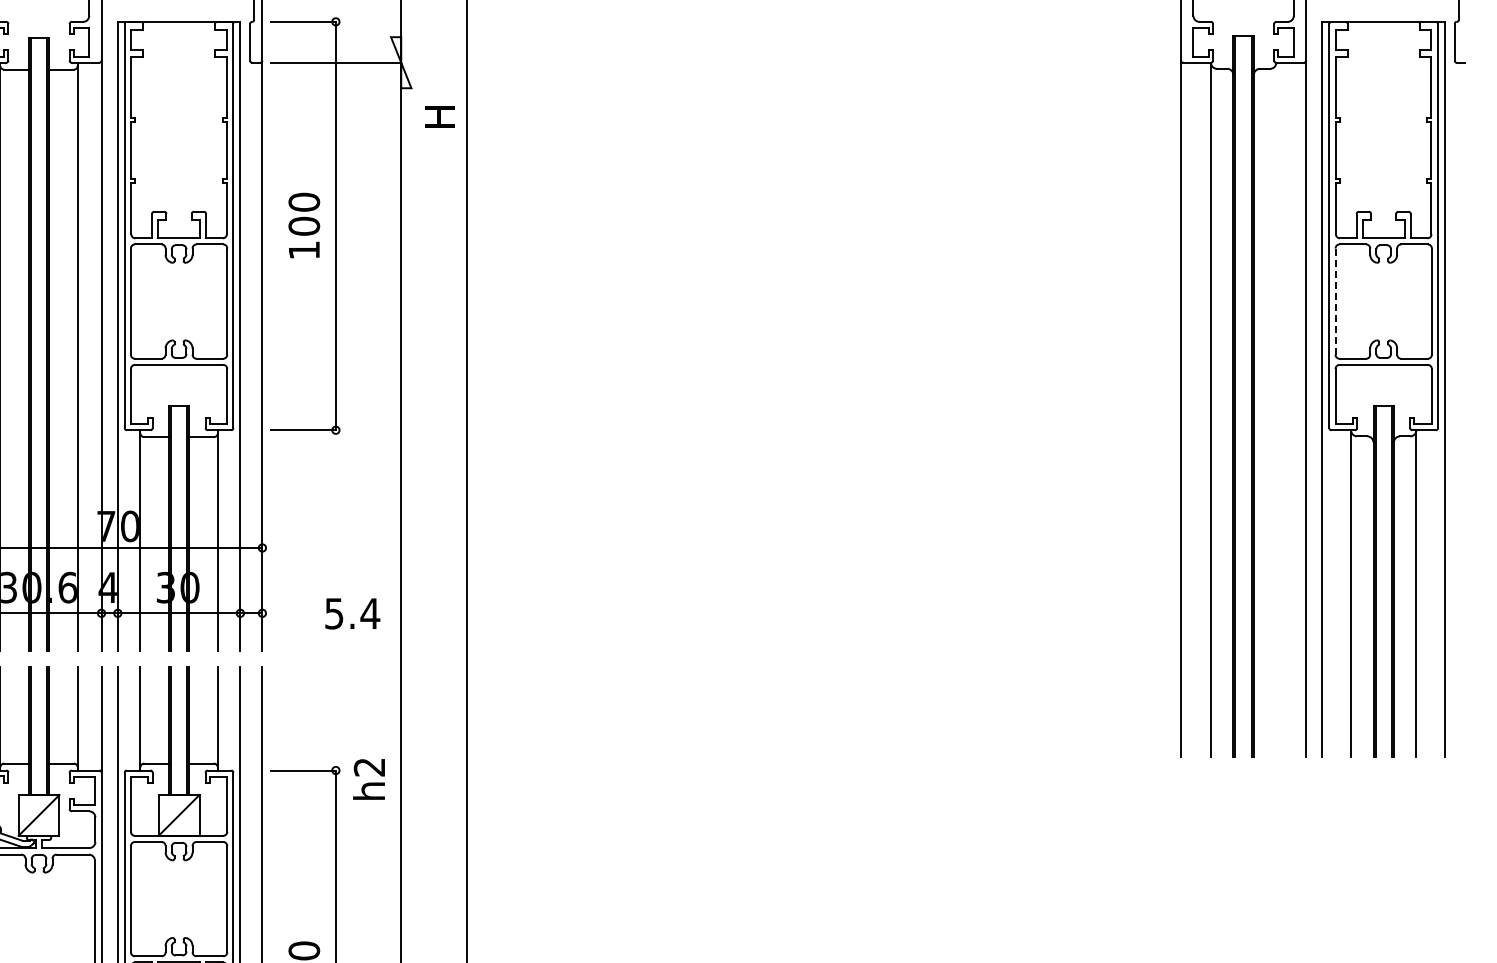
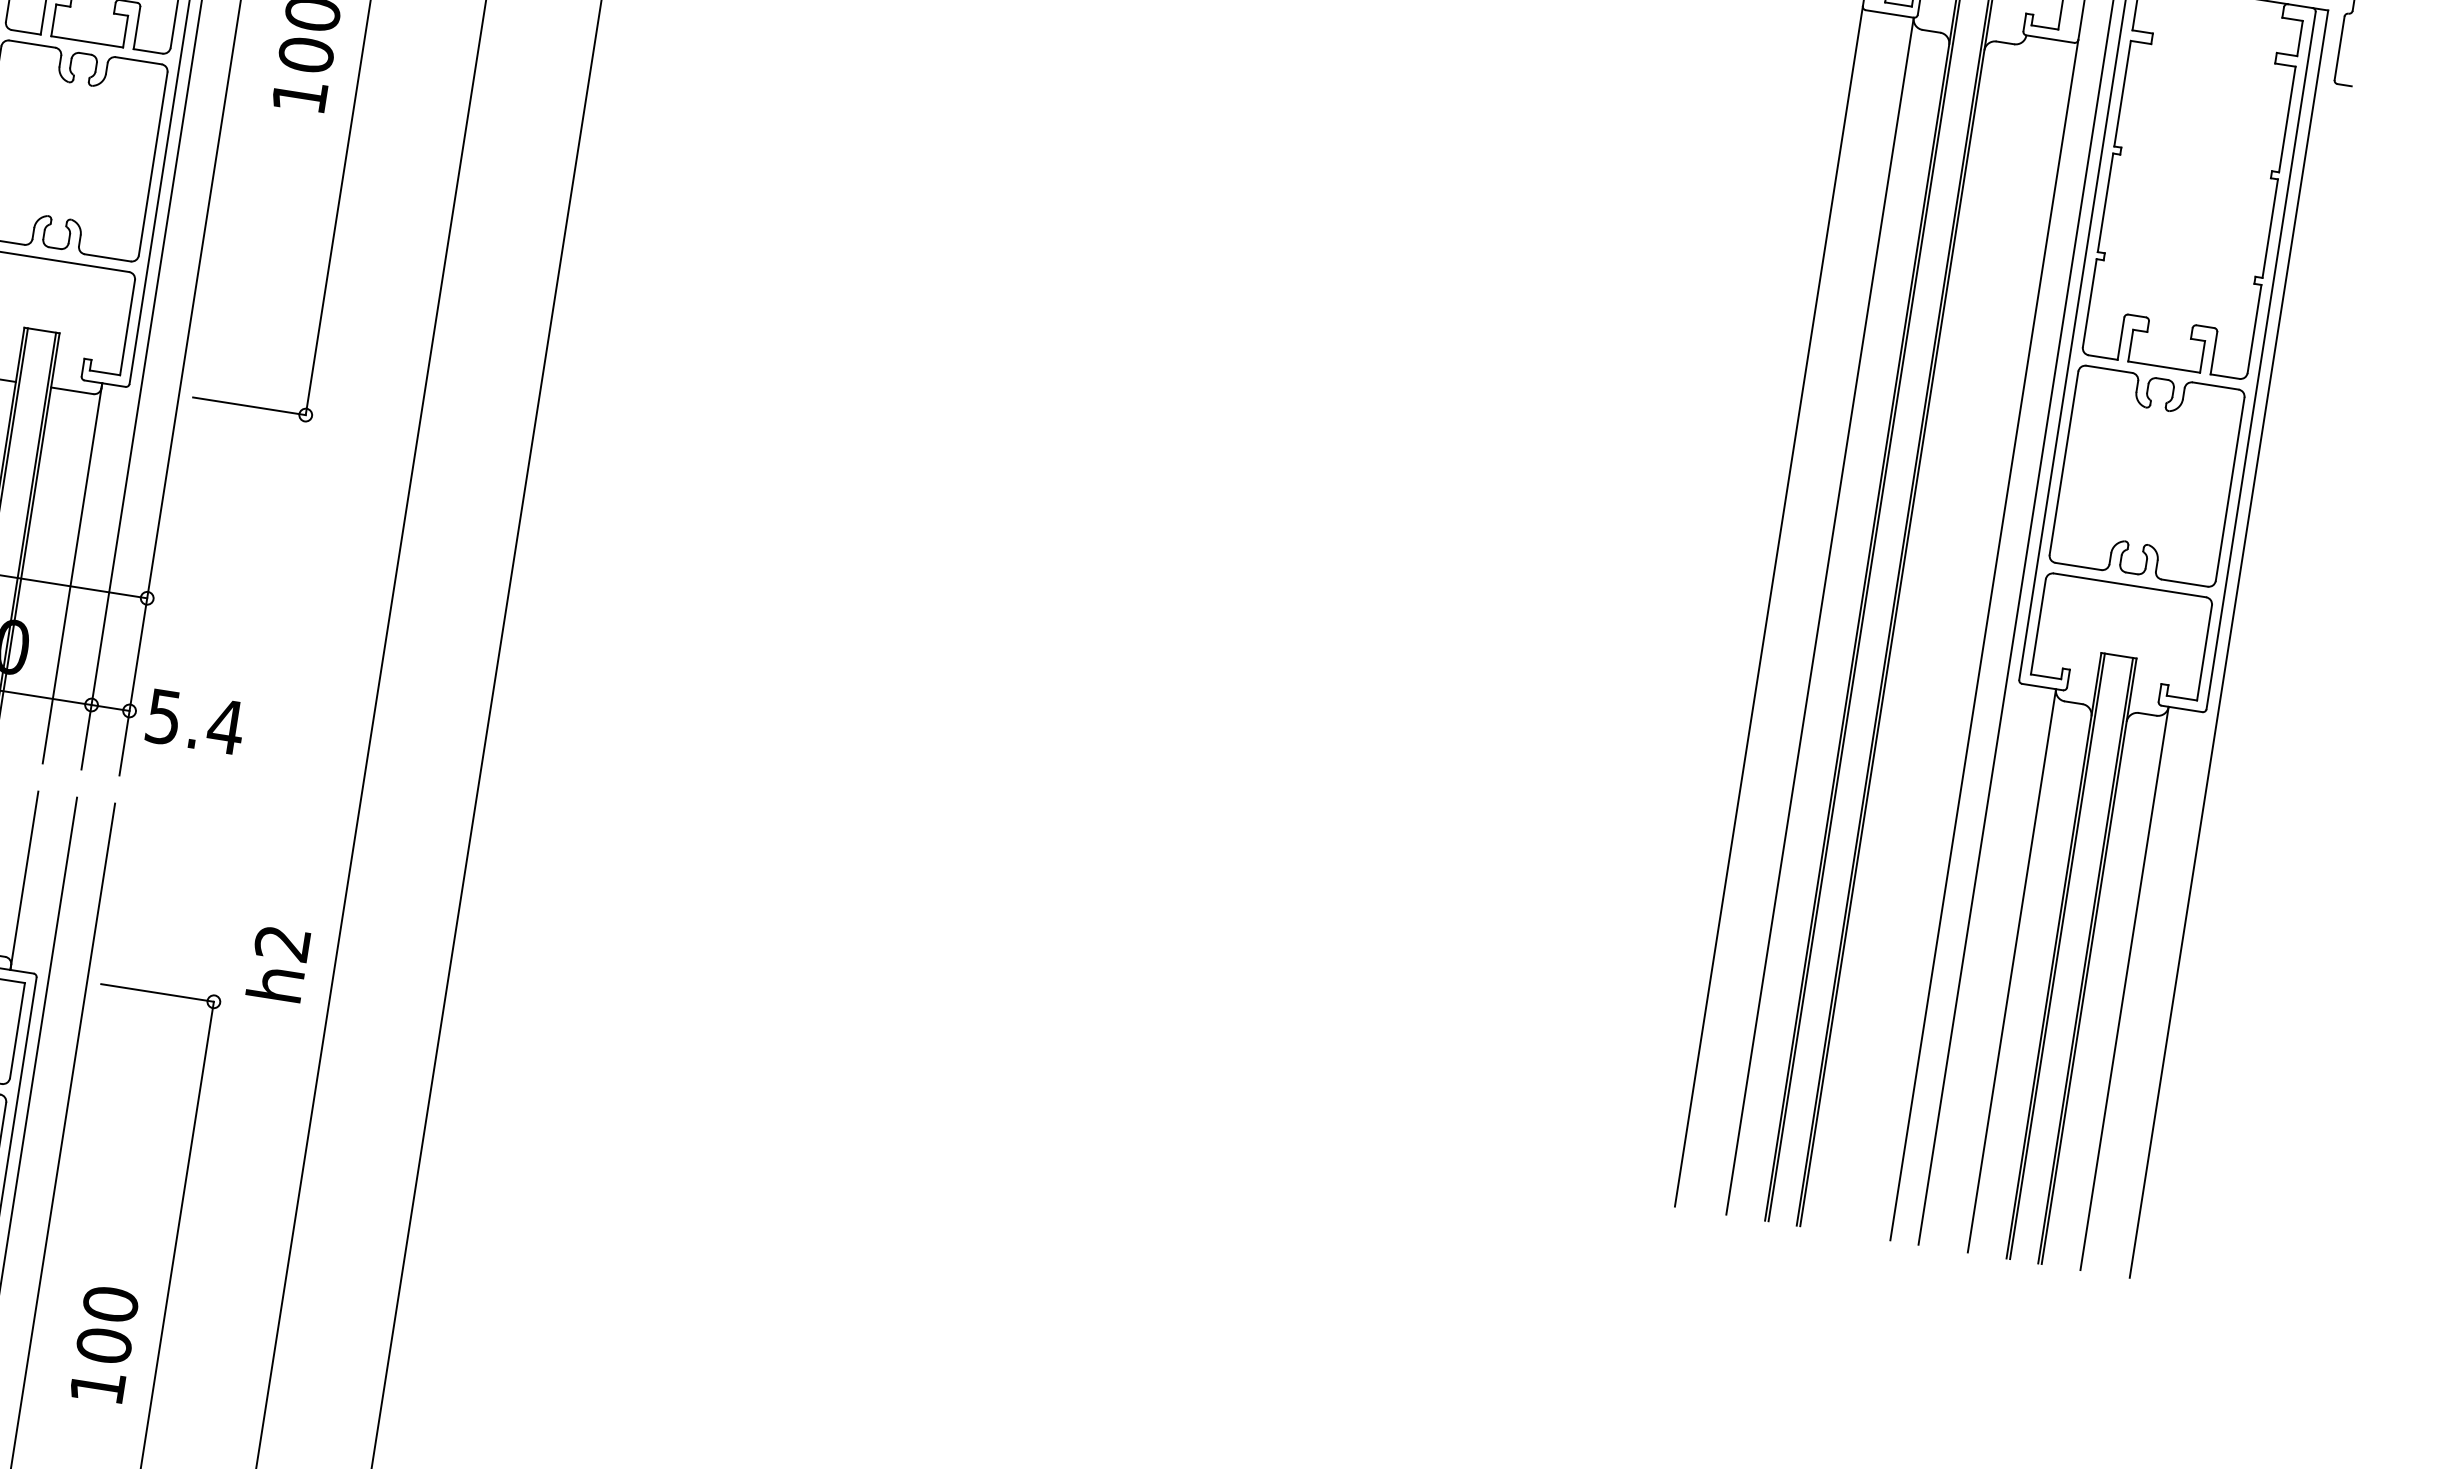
line: (1335, 301) -> (2064, 463), dashed -> solid
text: (352, 613) -> (195, 721), moved
text: (368, 779) -> (277, 964), moved

